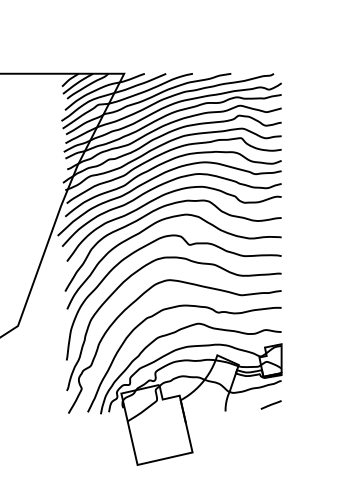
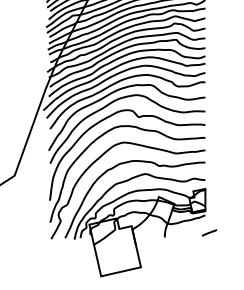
line: (270, 404) -> (208, 232), moved

